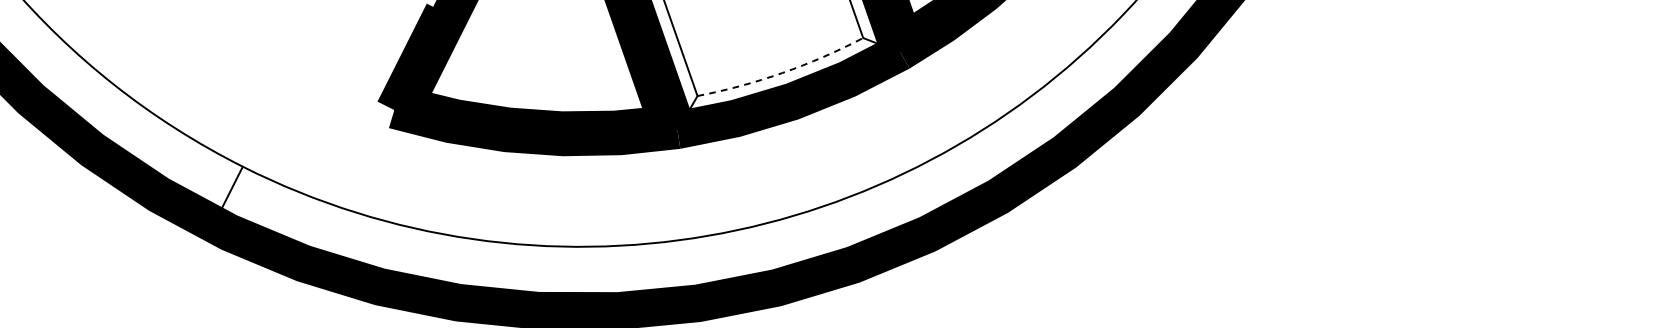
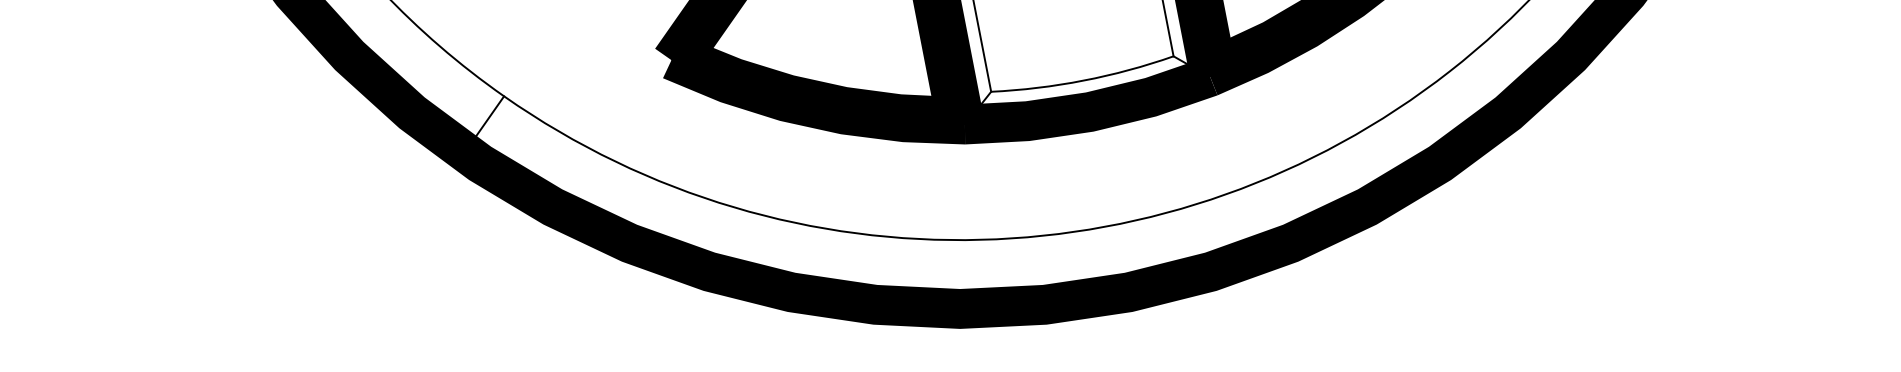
arc: (782, 72) -> (1083, 80), dashed -> solid

